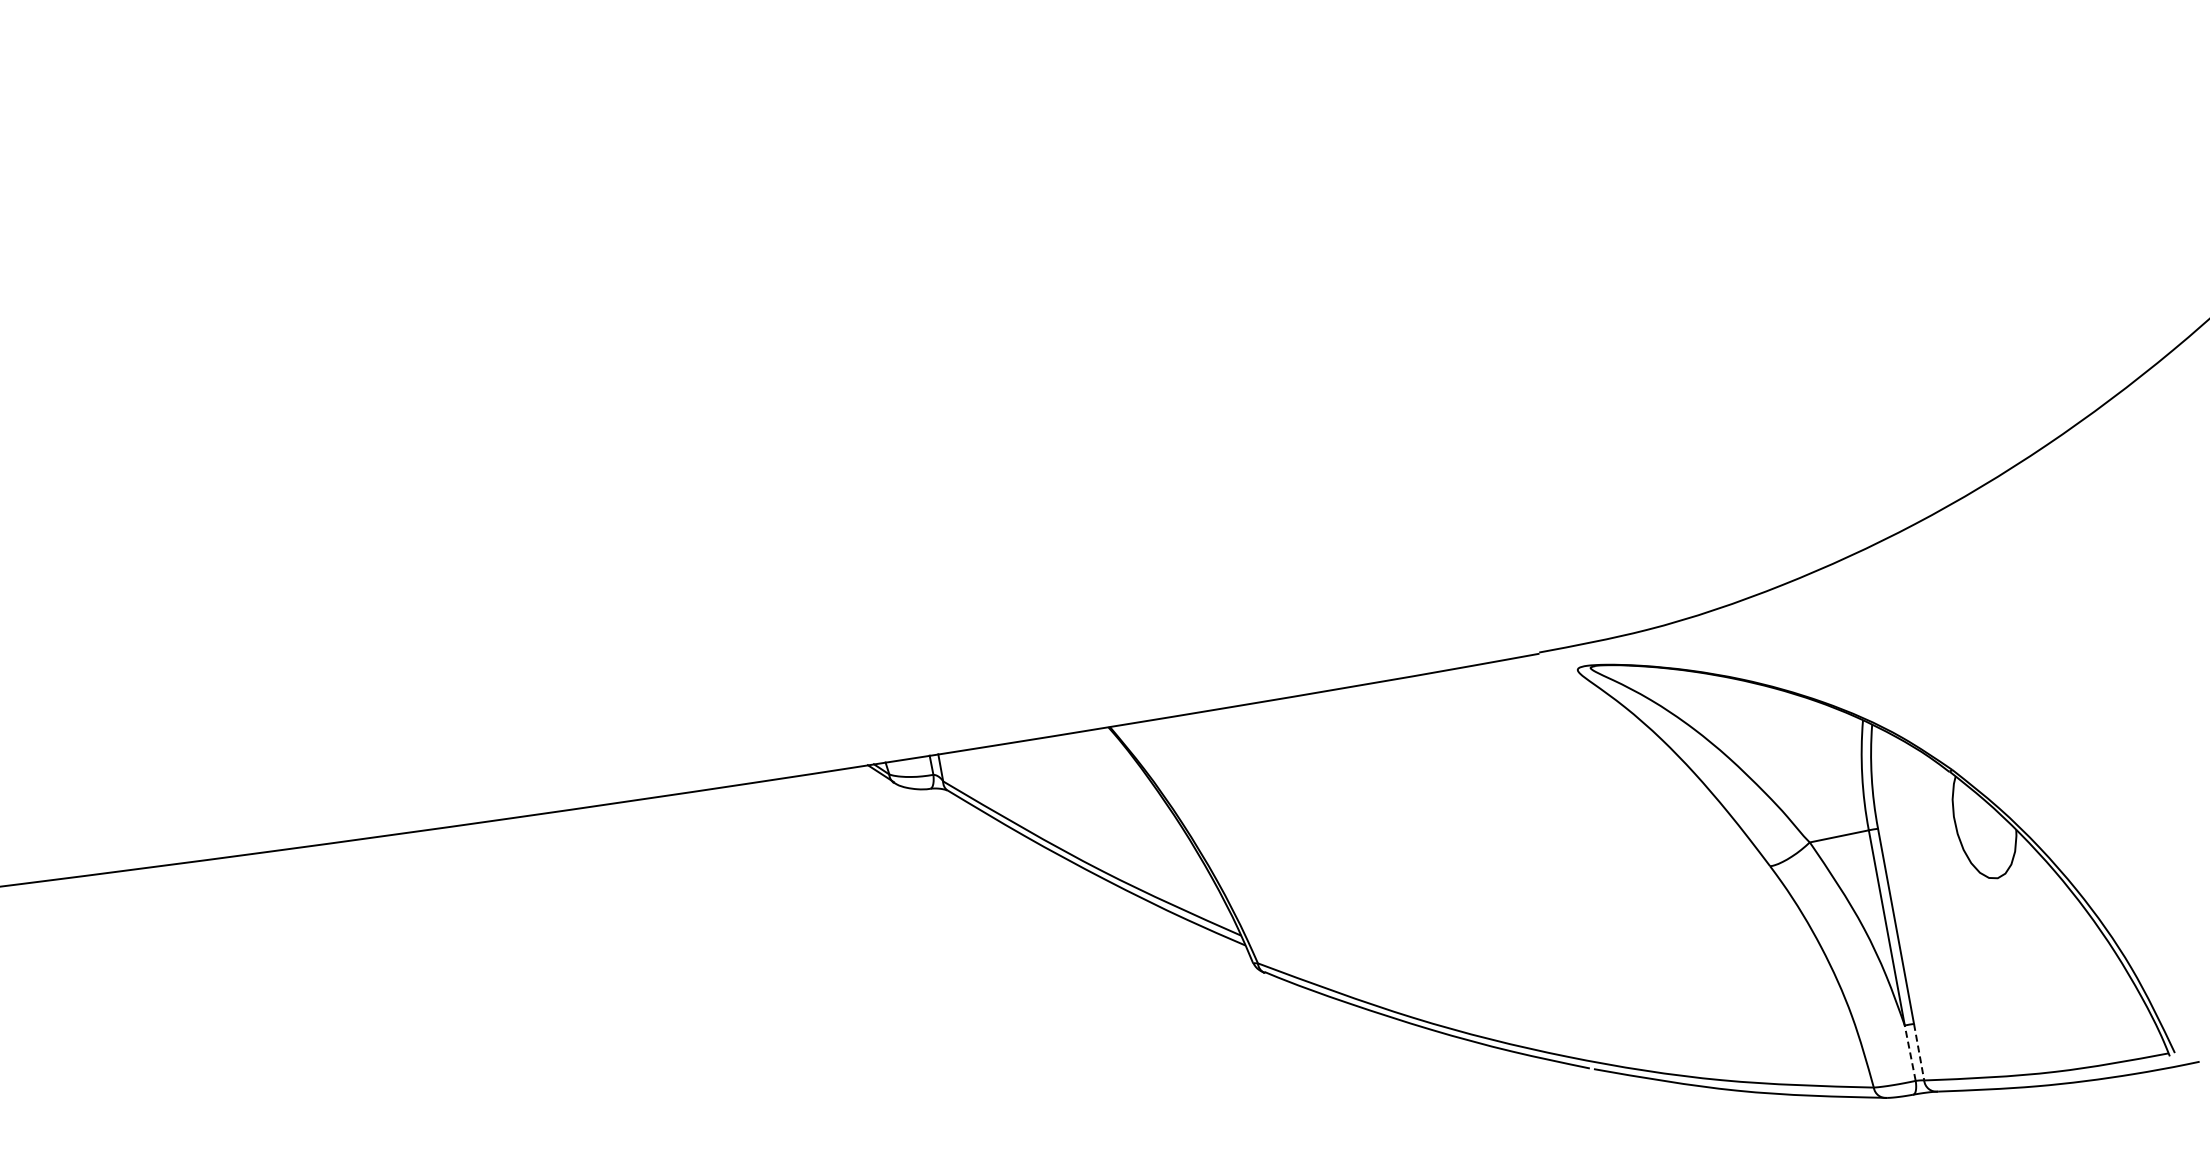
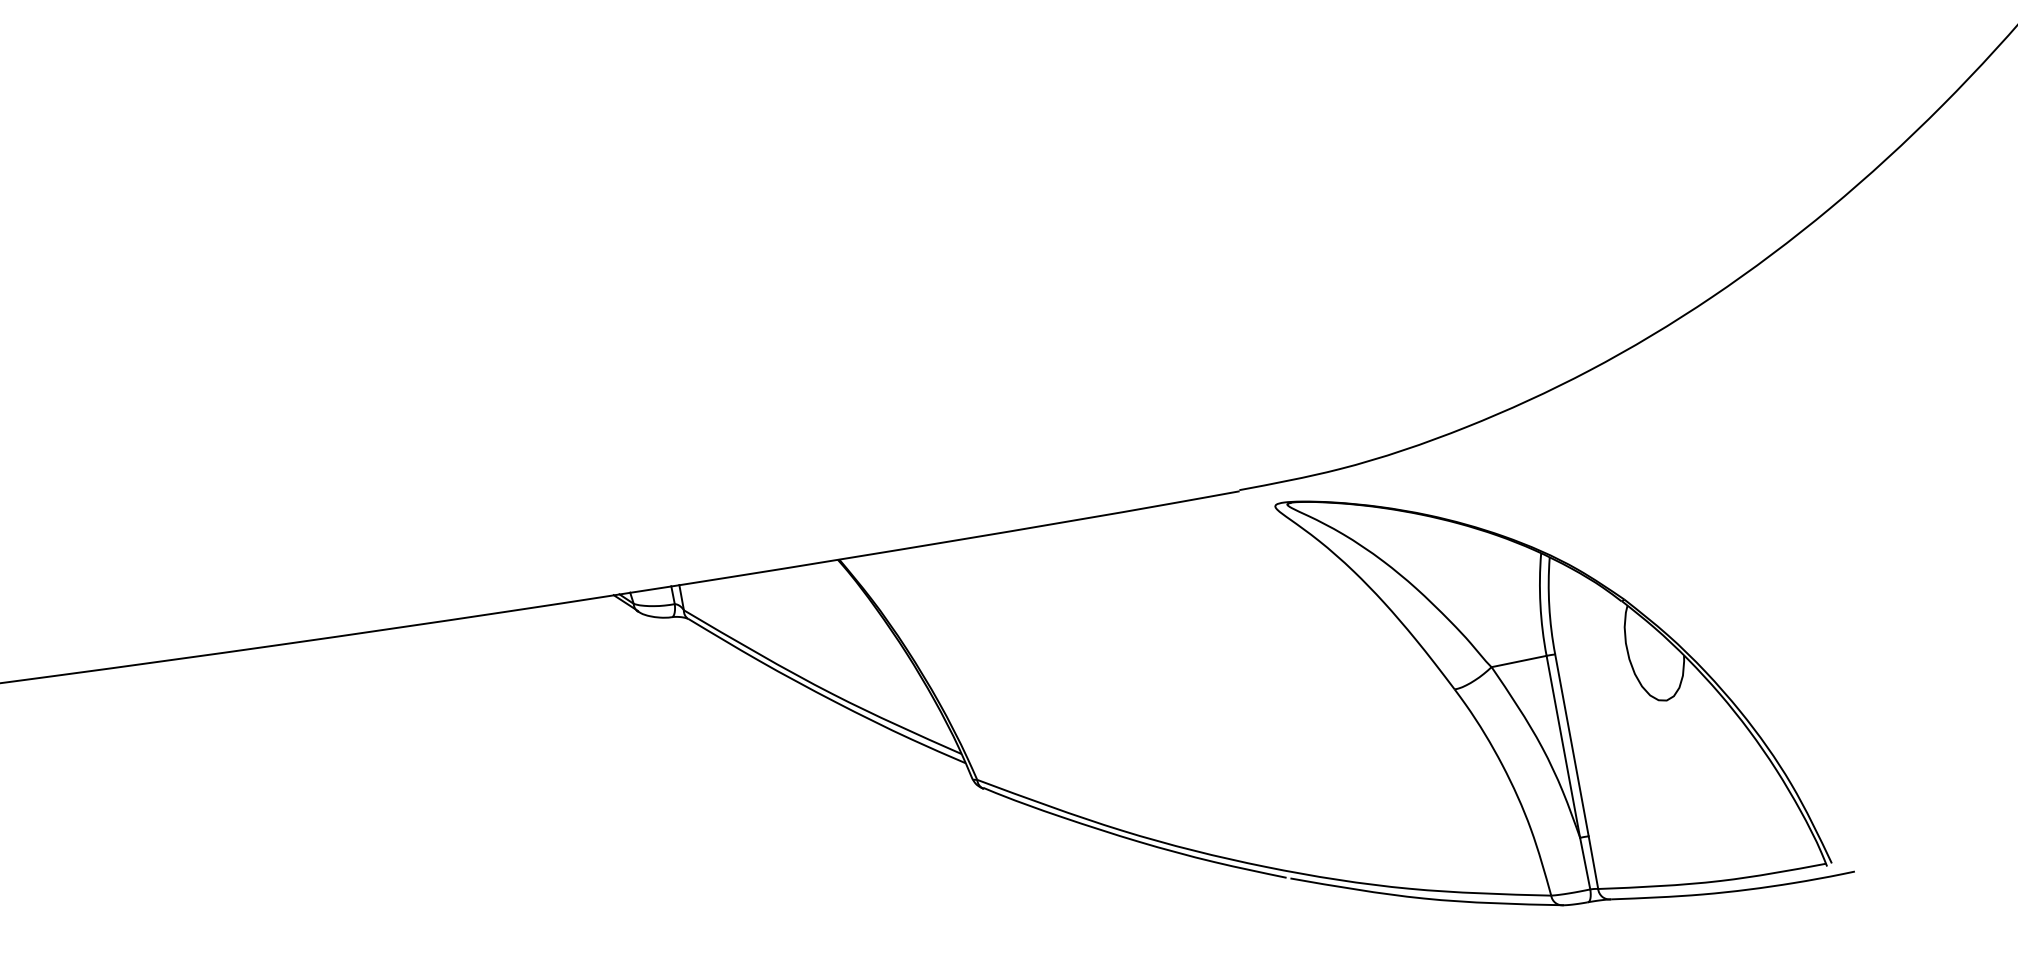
line: (1910, 1052) -> (1585, 862), dashed -> solid
line: (1919, 1052) -> (1593, 862), dashed -> solid

